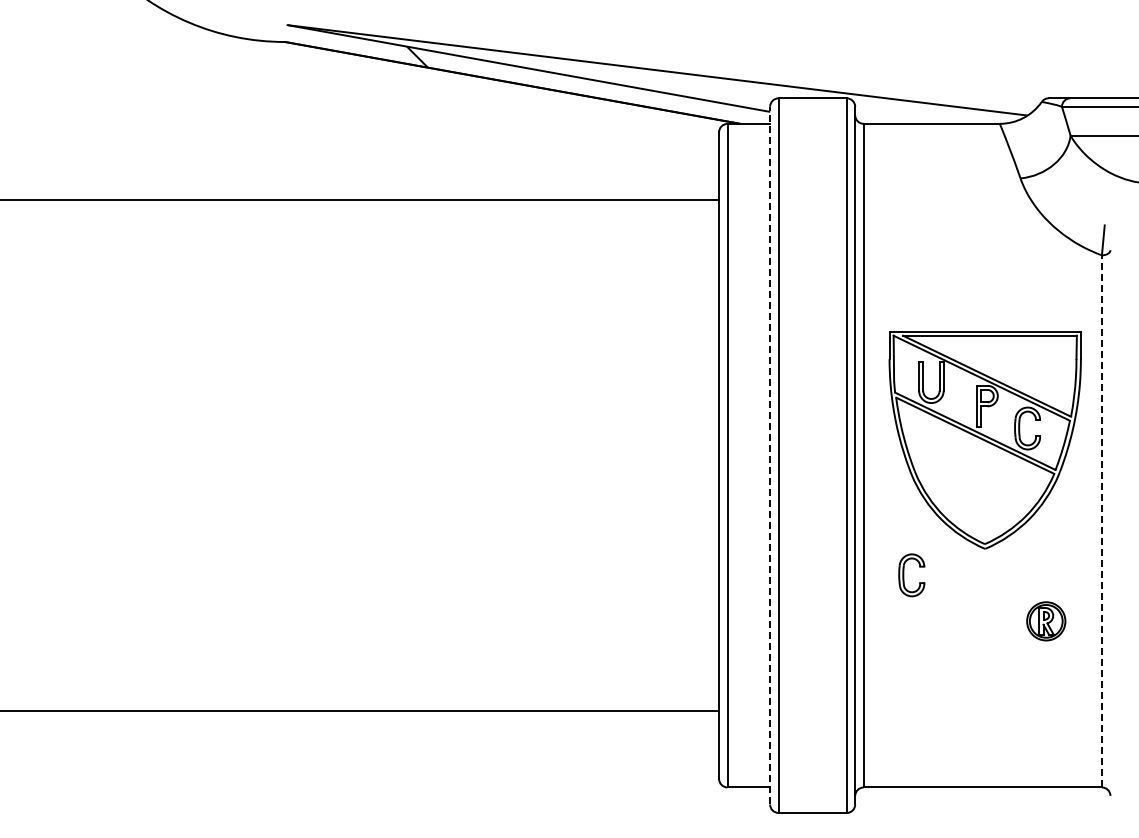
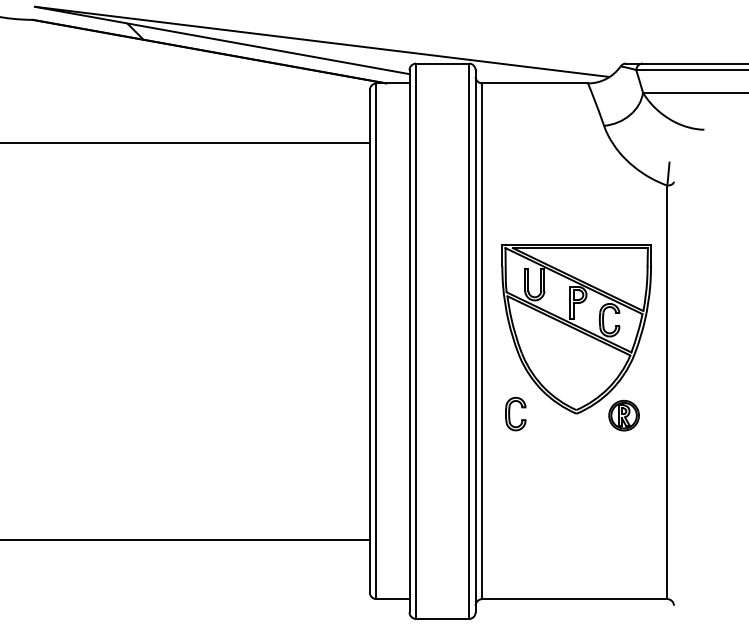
line: (770, 455) -> (409, 341), dashed -> solid
line: (1101, 520) -> (667, 391), dashed -> solid
part: (904, 575) -> (510, 414), moved
part: (1046, 621) -> (624, 415), moved

